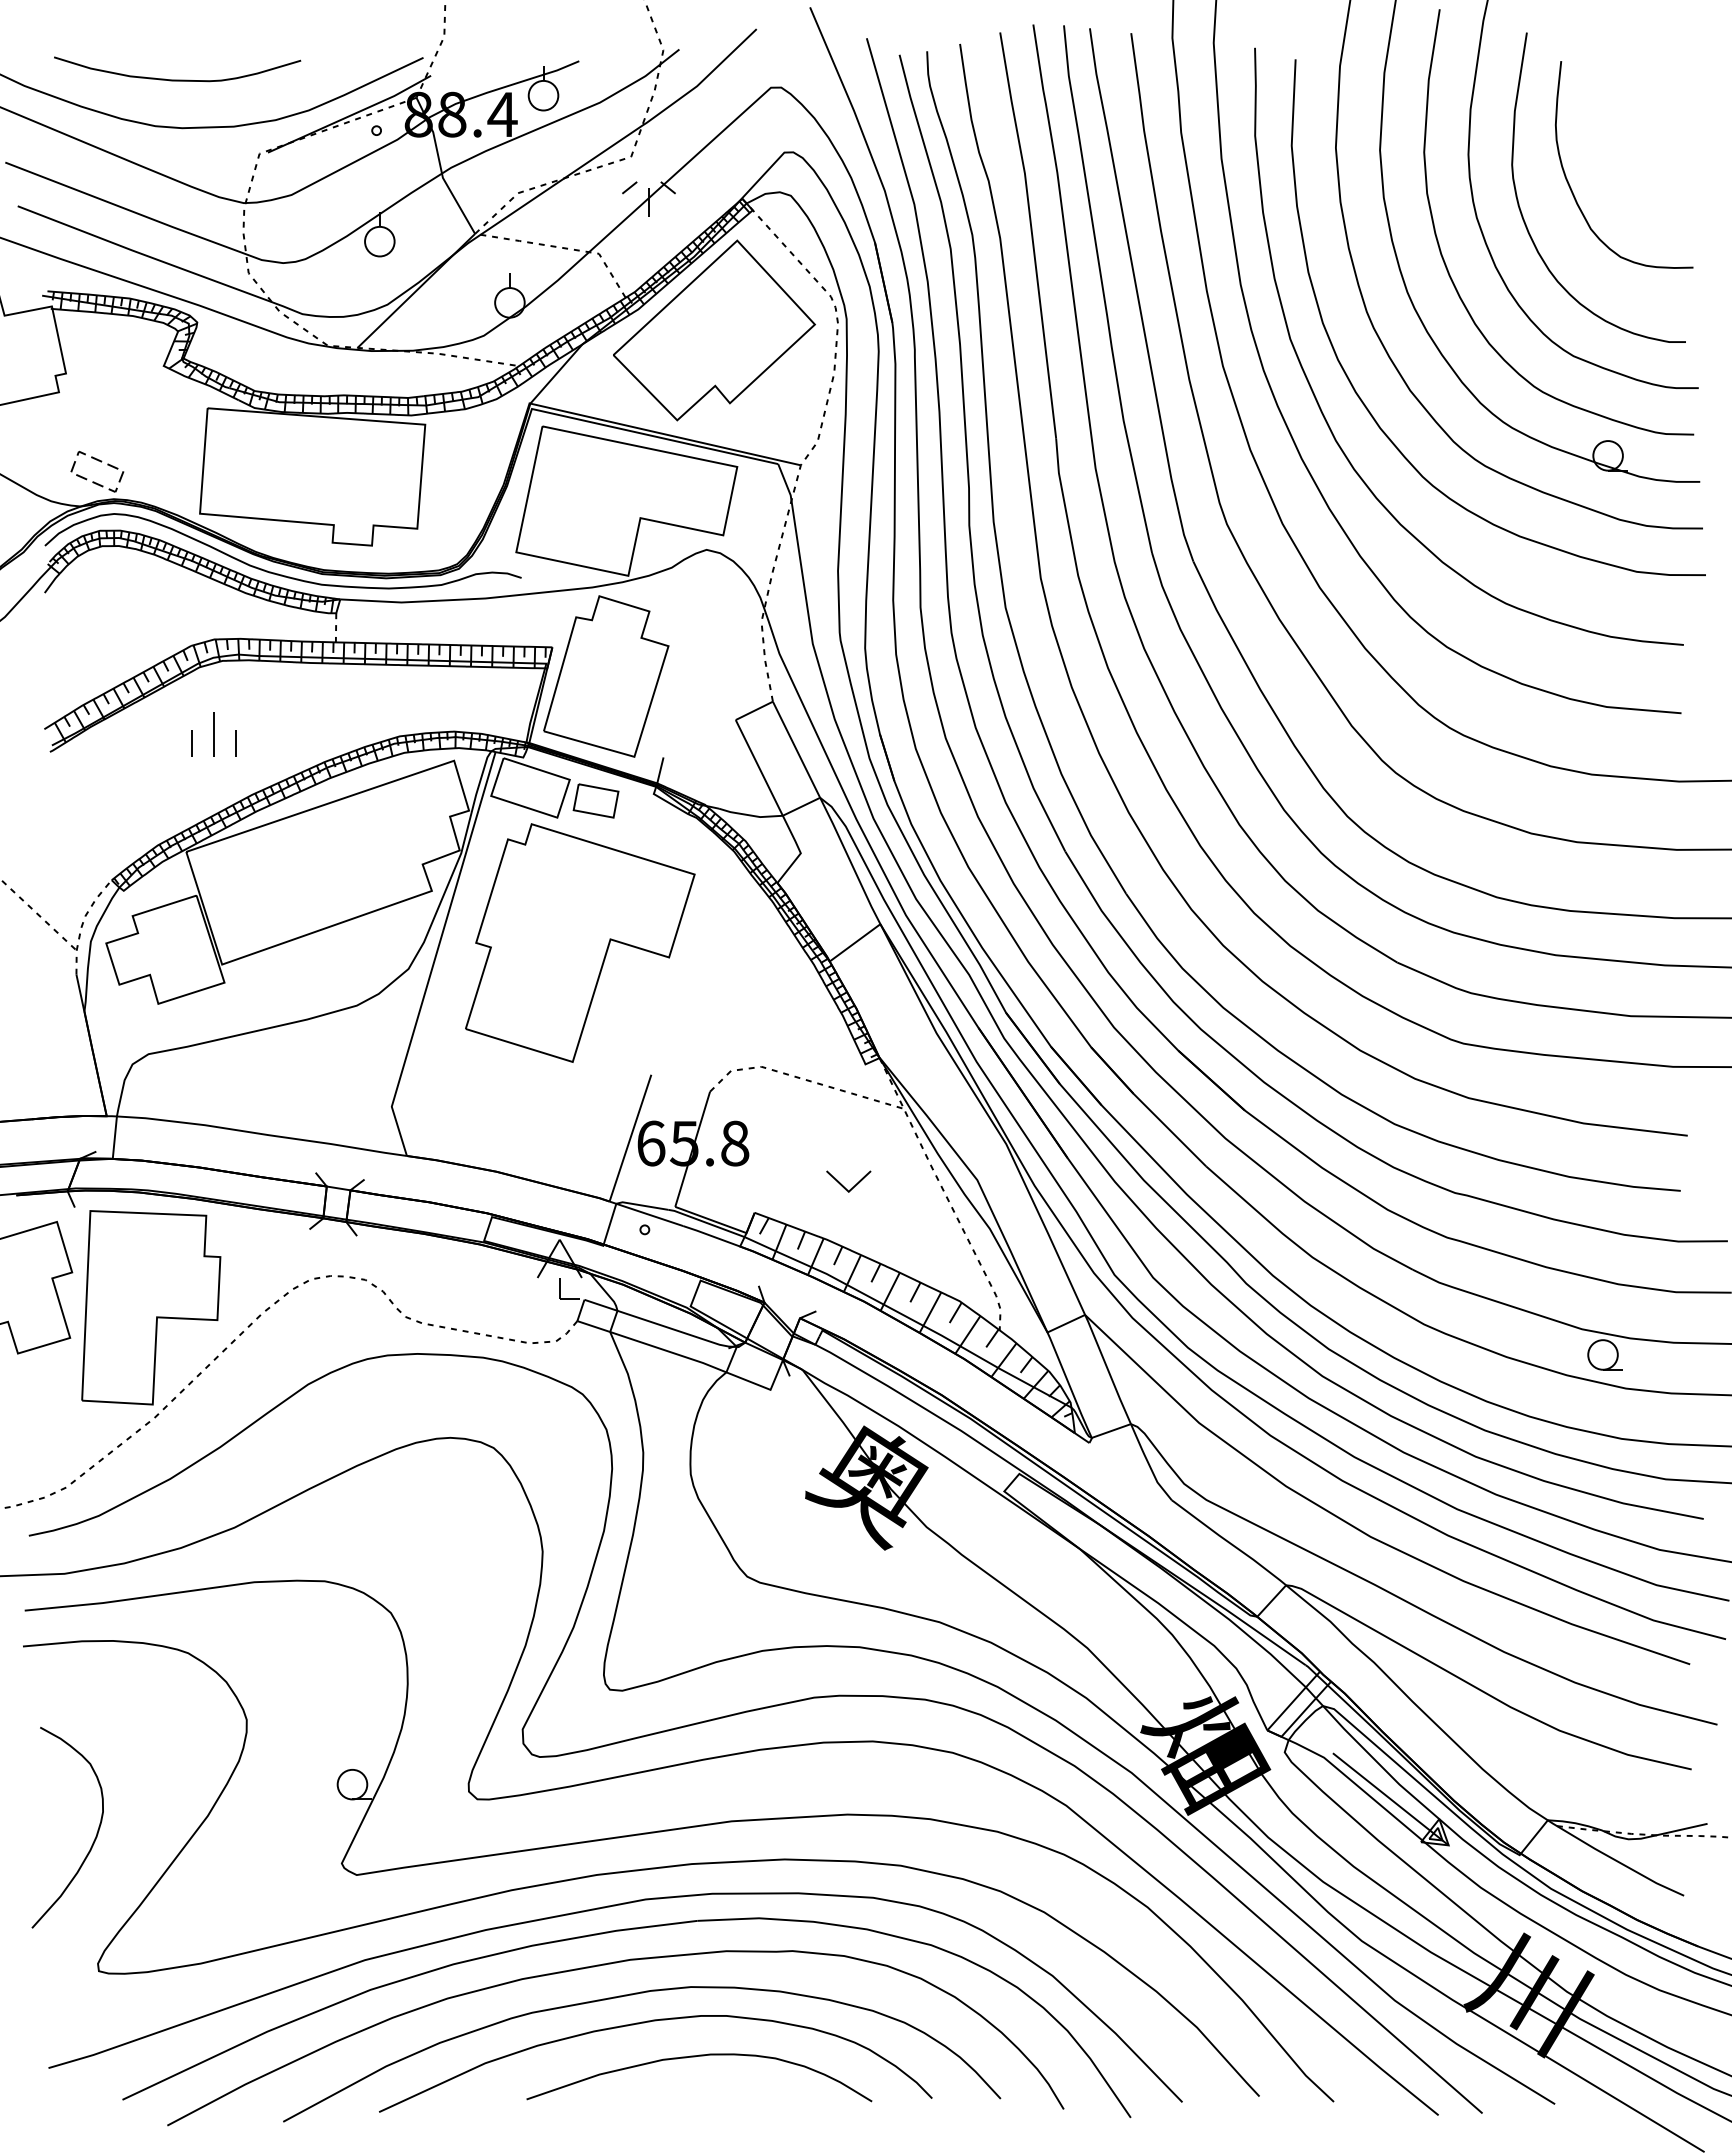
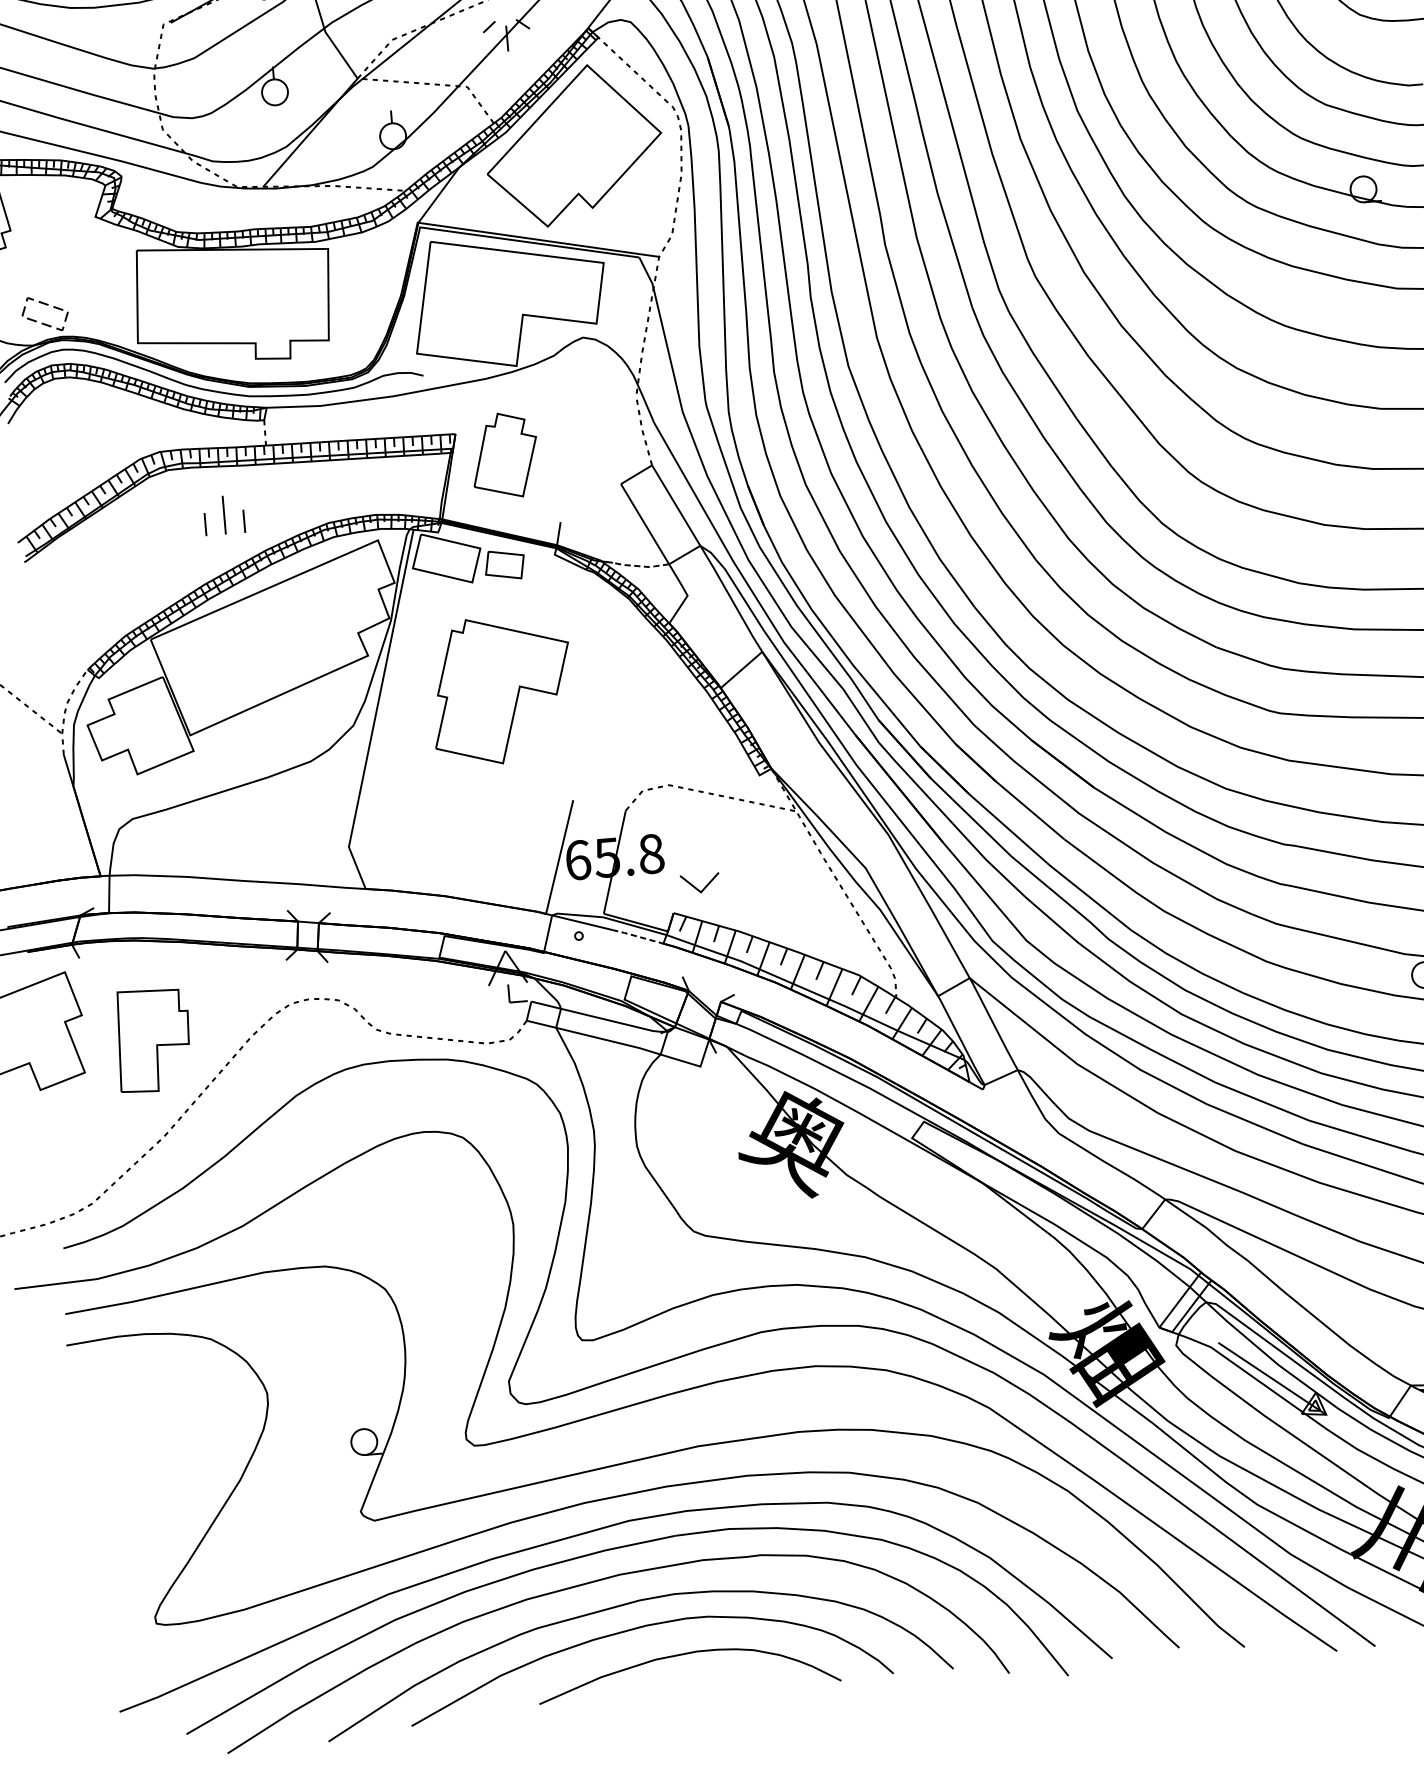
part: (606, 676) -> (504, 455), size x0.6
part: (213, 734) -> (224, 515), moved
line: (750, 815) -> (640, 566), solid -> dashed
part: (580, 942) -> (501, 689), size x0.7
part: (843, 1185) -> (695, 887), moved
line: (711, 1235) -> (637, 936), solid -> dashed
part: (151, 1307) -> (153, 1040), size x0.6
curve: (93, 1840) -> (142, 1509), removed

